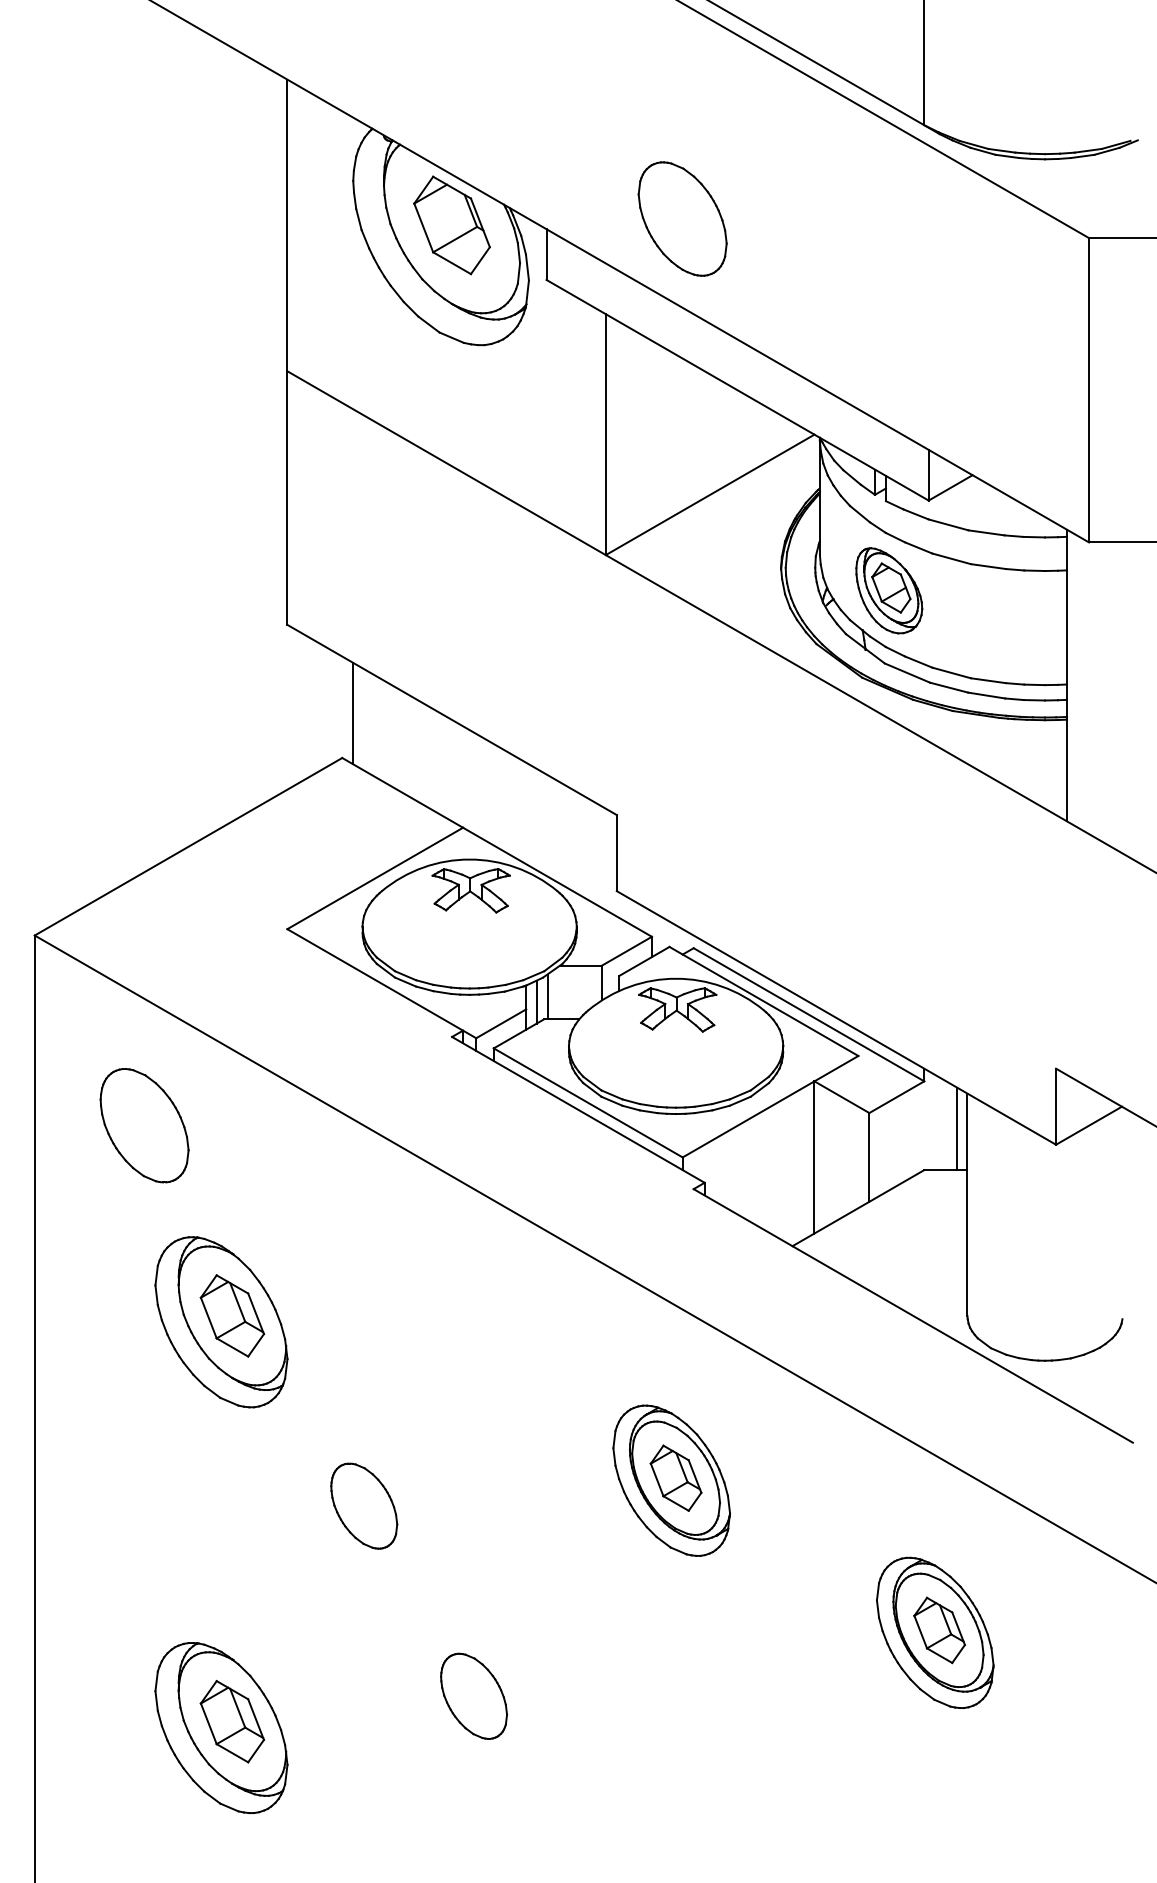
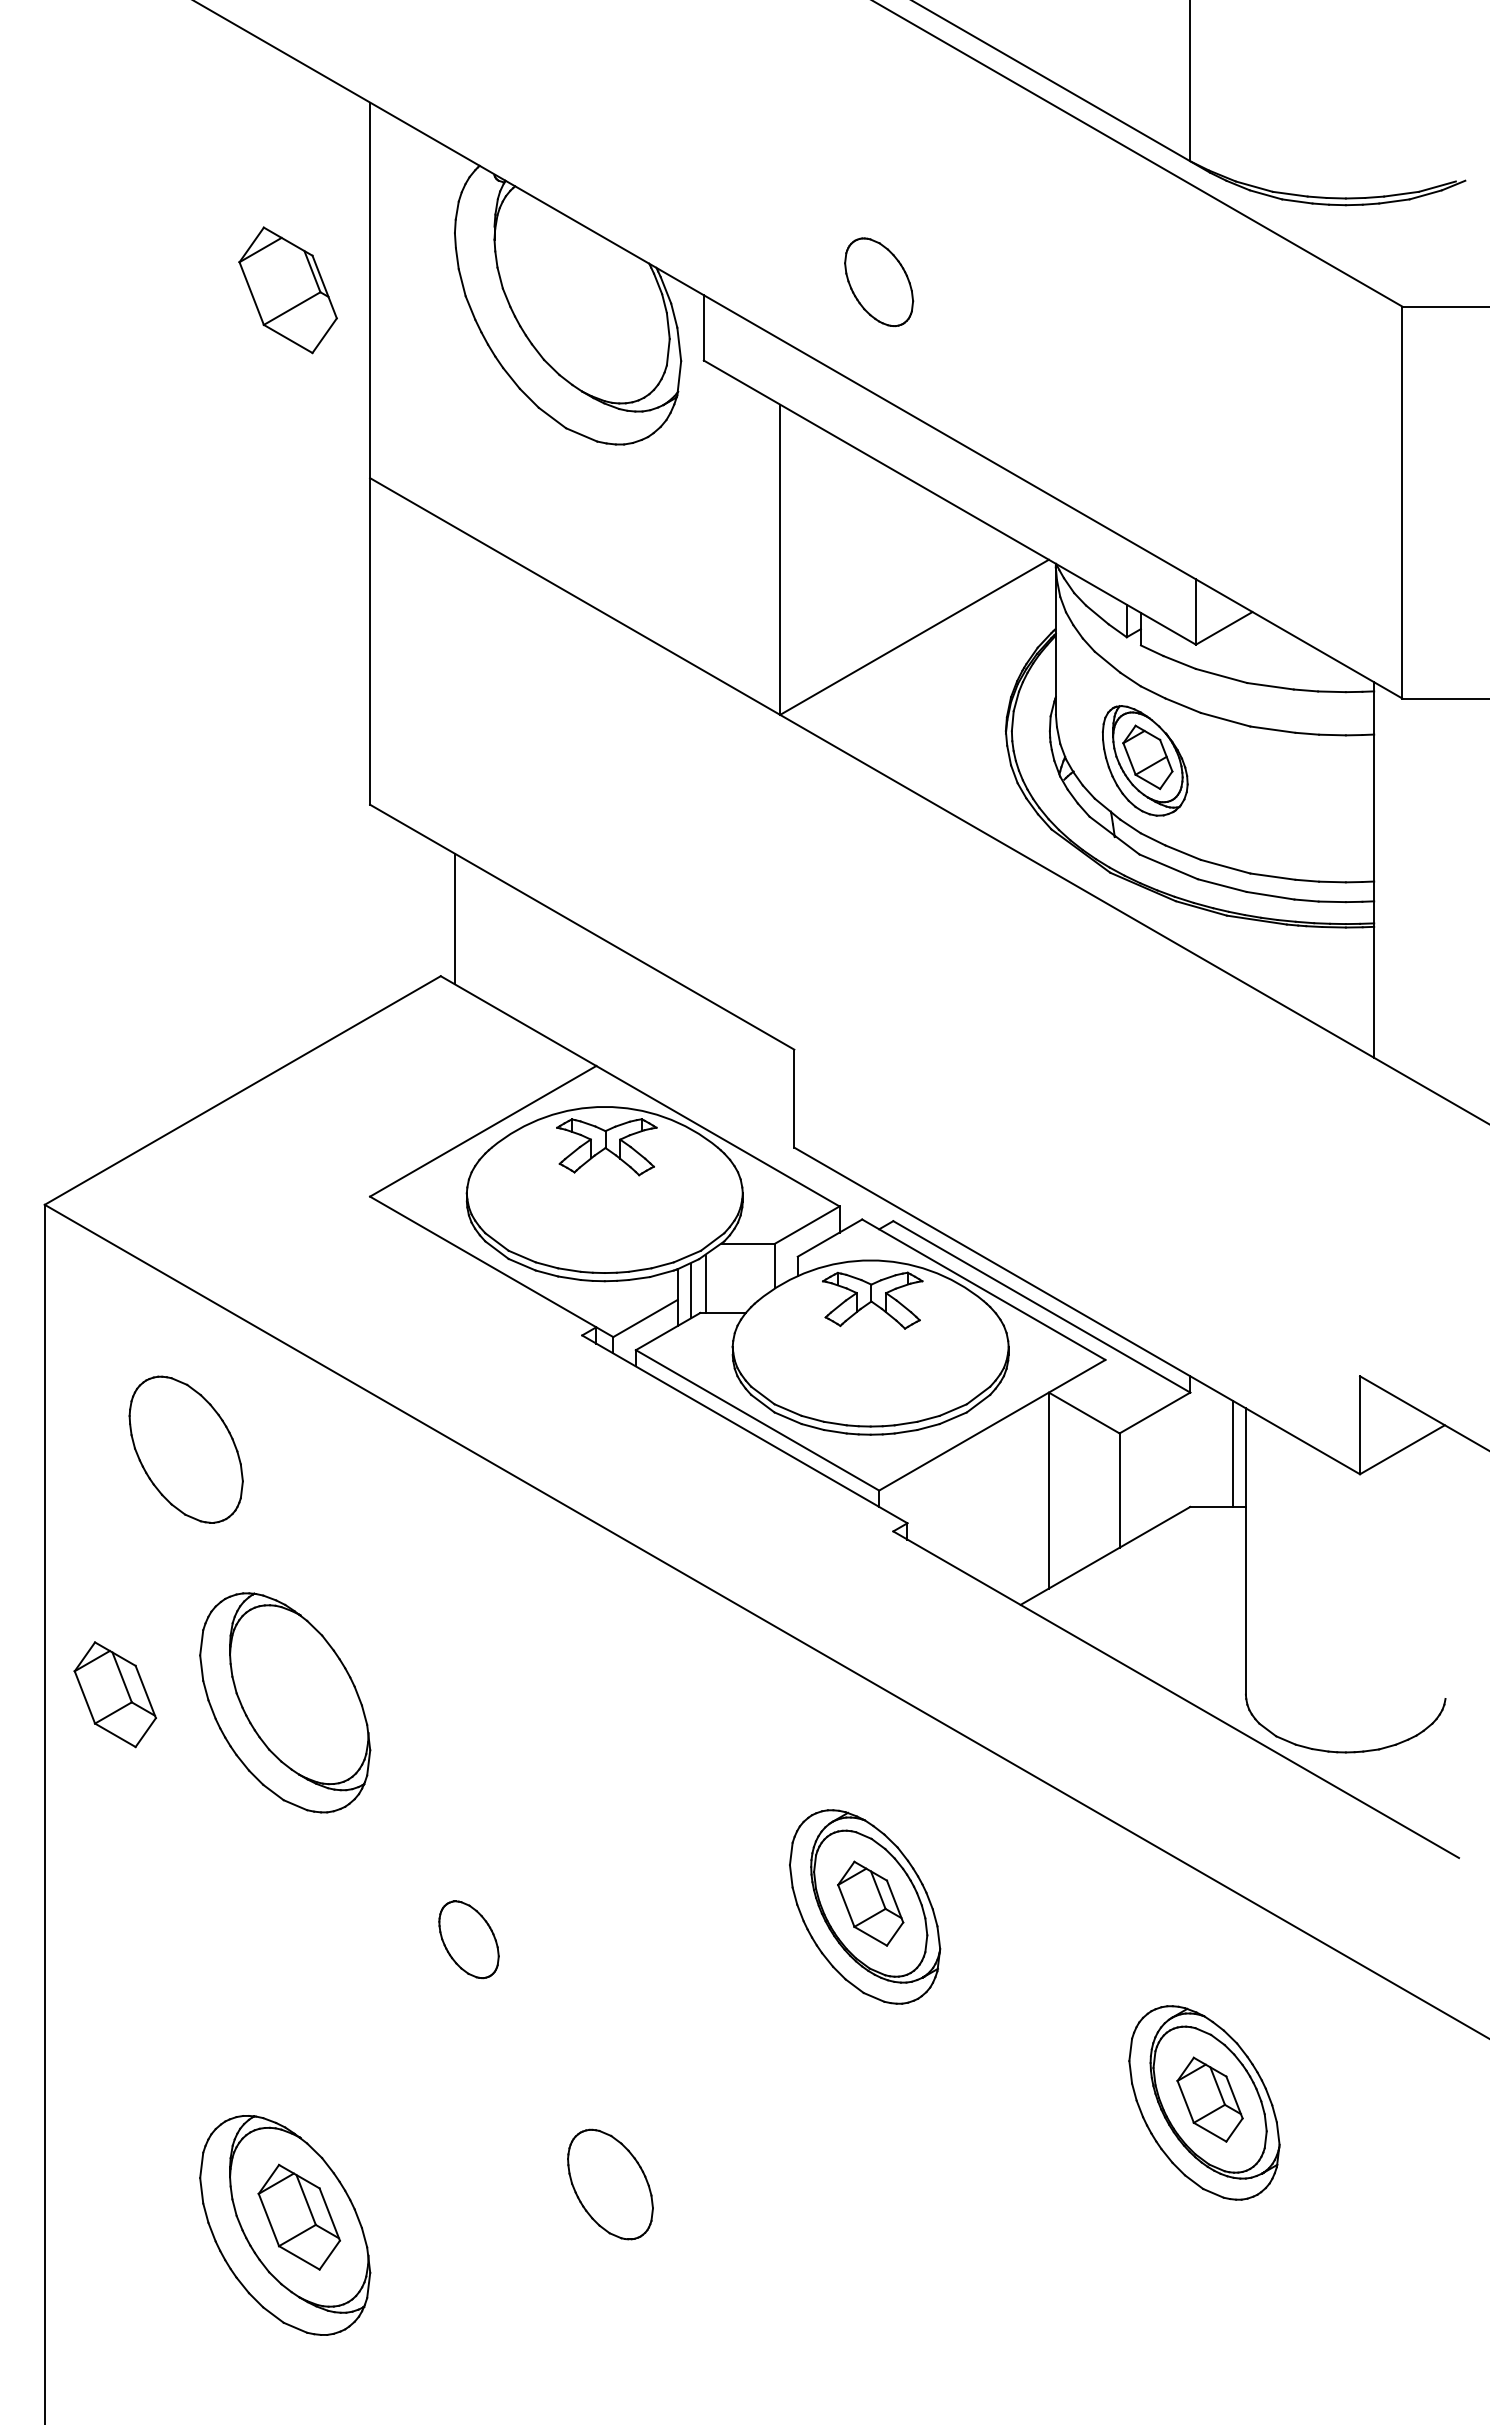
part: (682, 219) -> (878, 282), size x0.6
part: (451, 225) -> (287, 290), moved
part: (231, 1315) -> (114, 1694), moved
part: (363, 1506) -> (468, 1939), size x0.7

